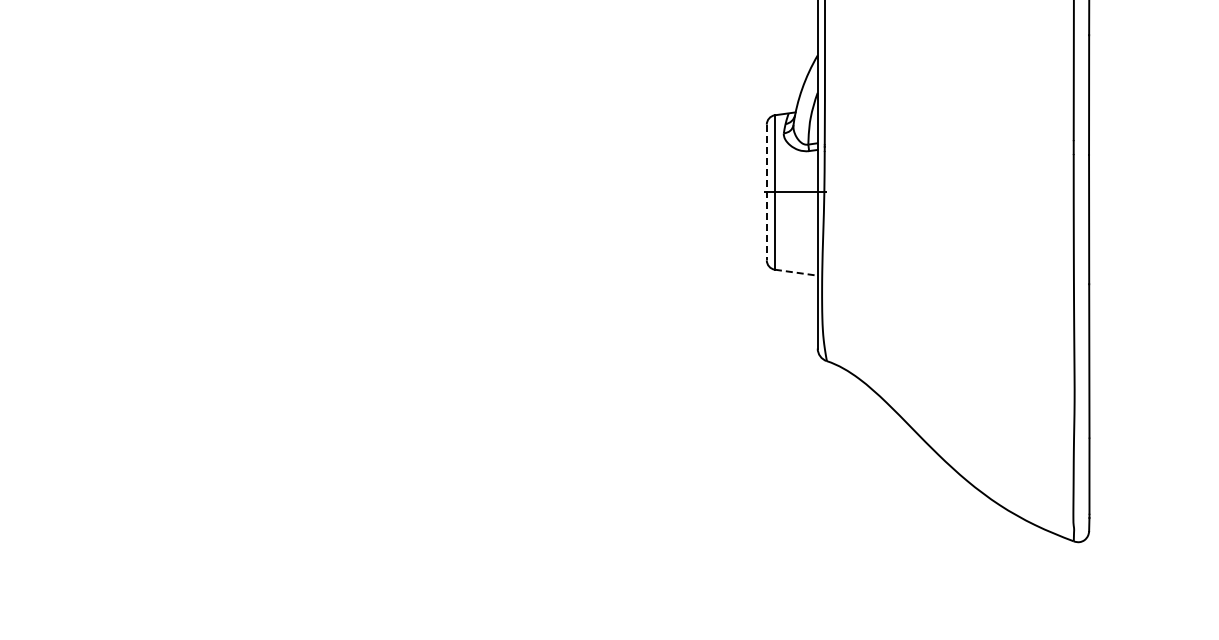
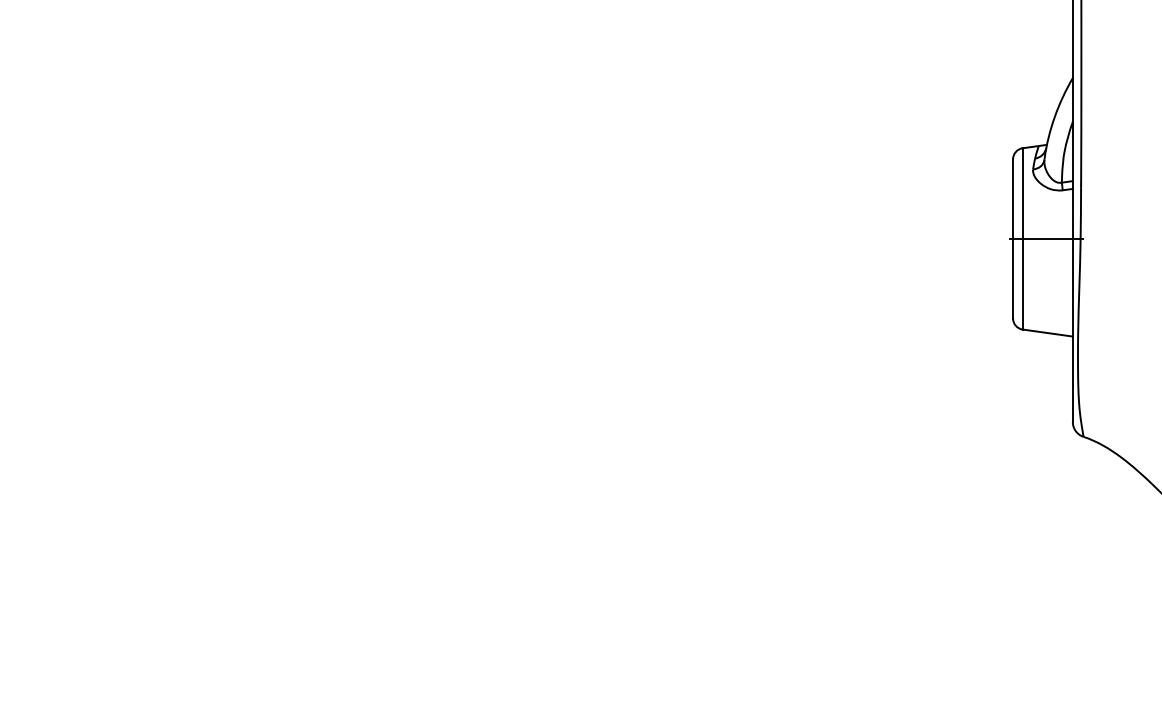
line: (766, 192) -> (1012, 238), dashed -> solid
line: (796, 272) -> (1047, 332), dashed -> solid

